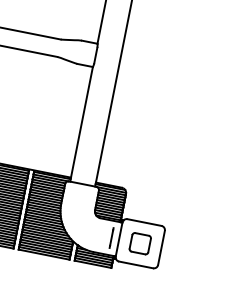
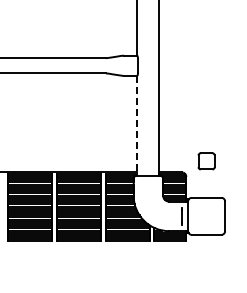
line: (81, 123) -> (137, 125), solid -> dashed
part: (140, 243) -> (206, 161), moved

